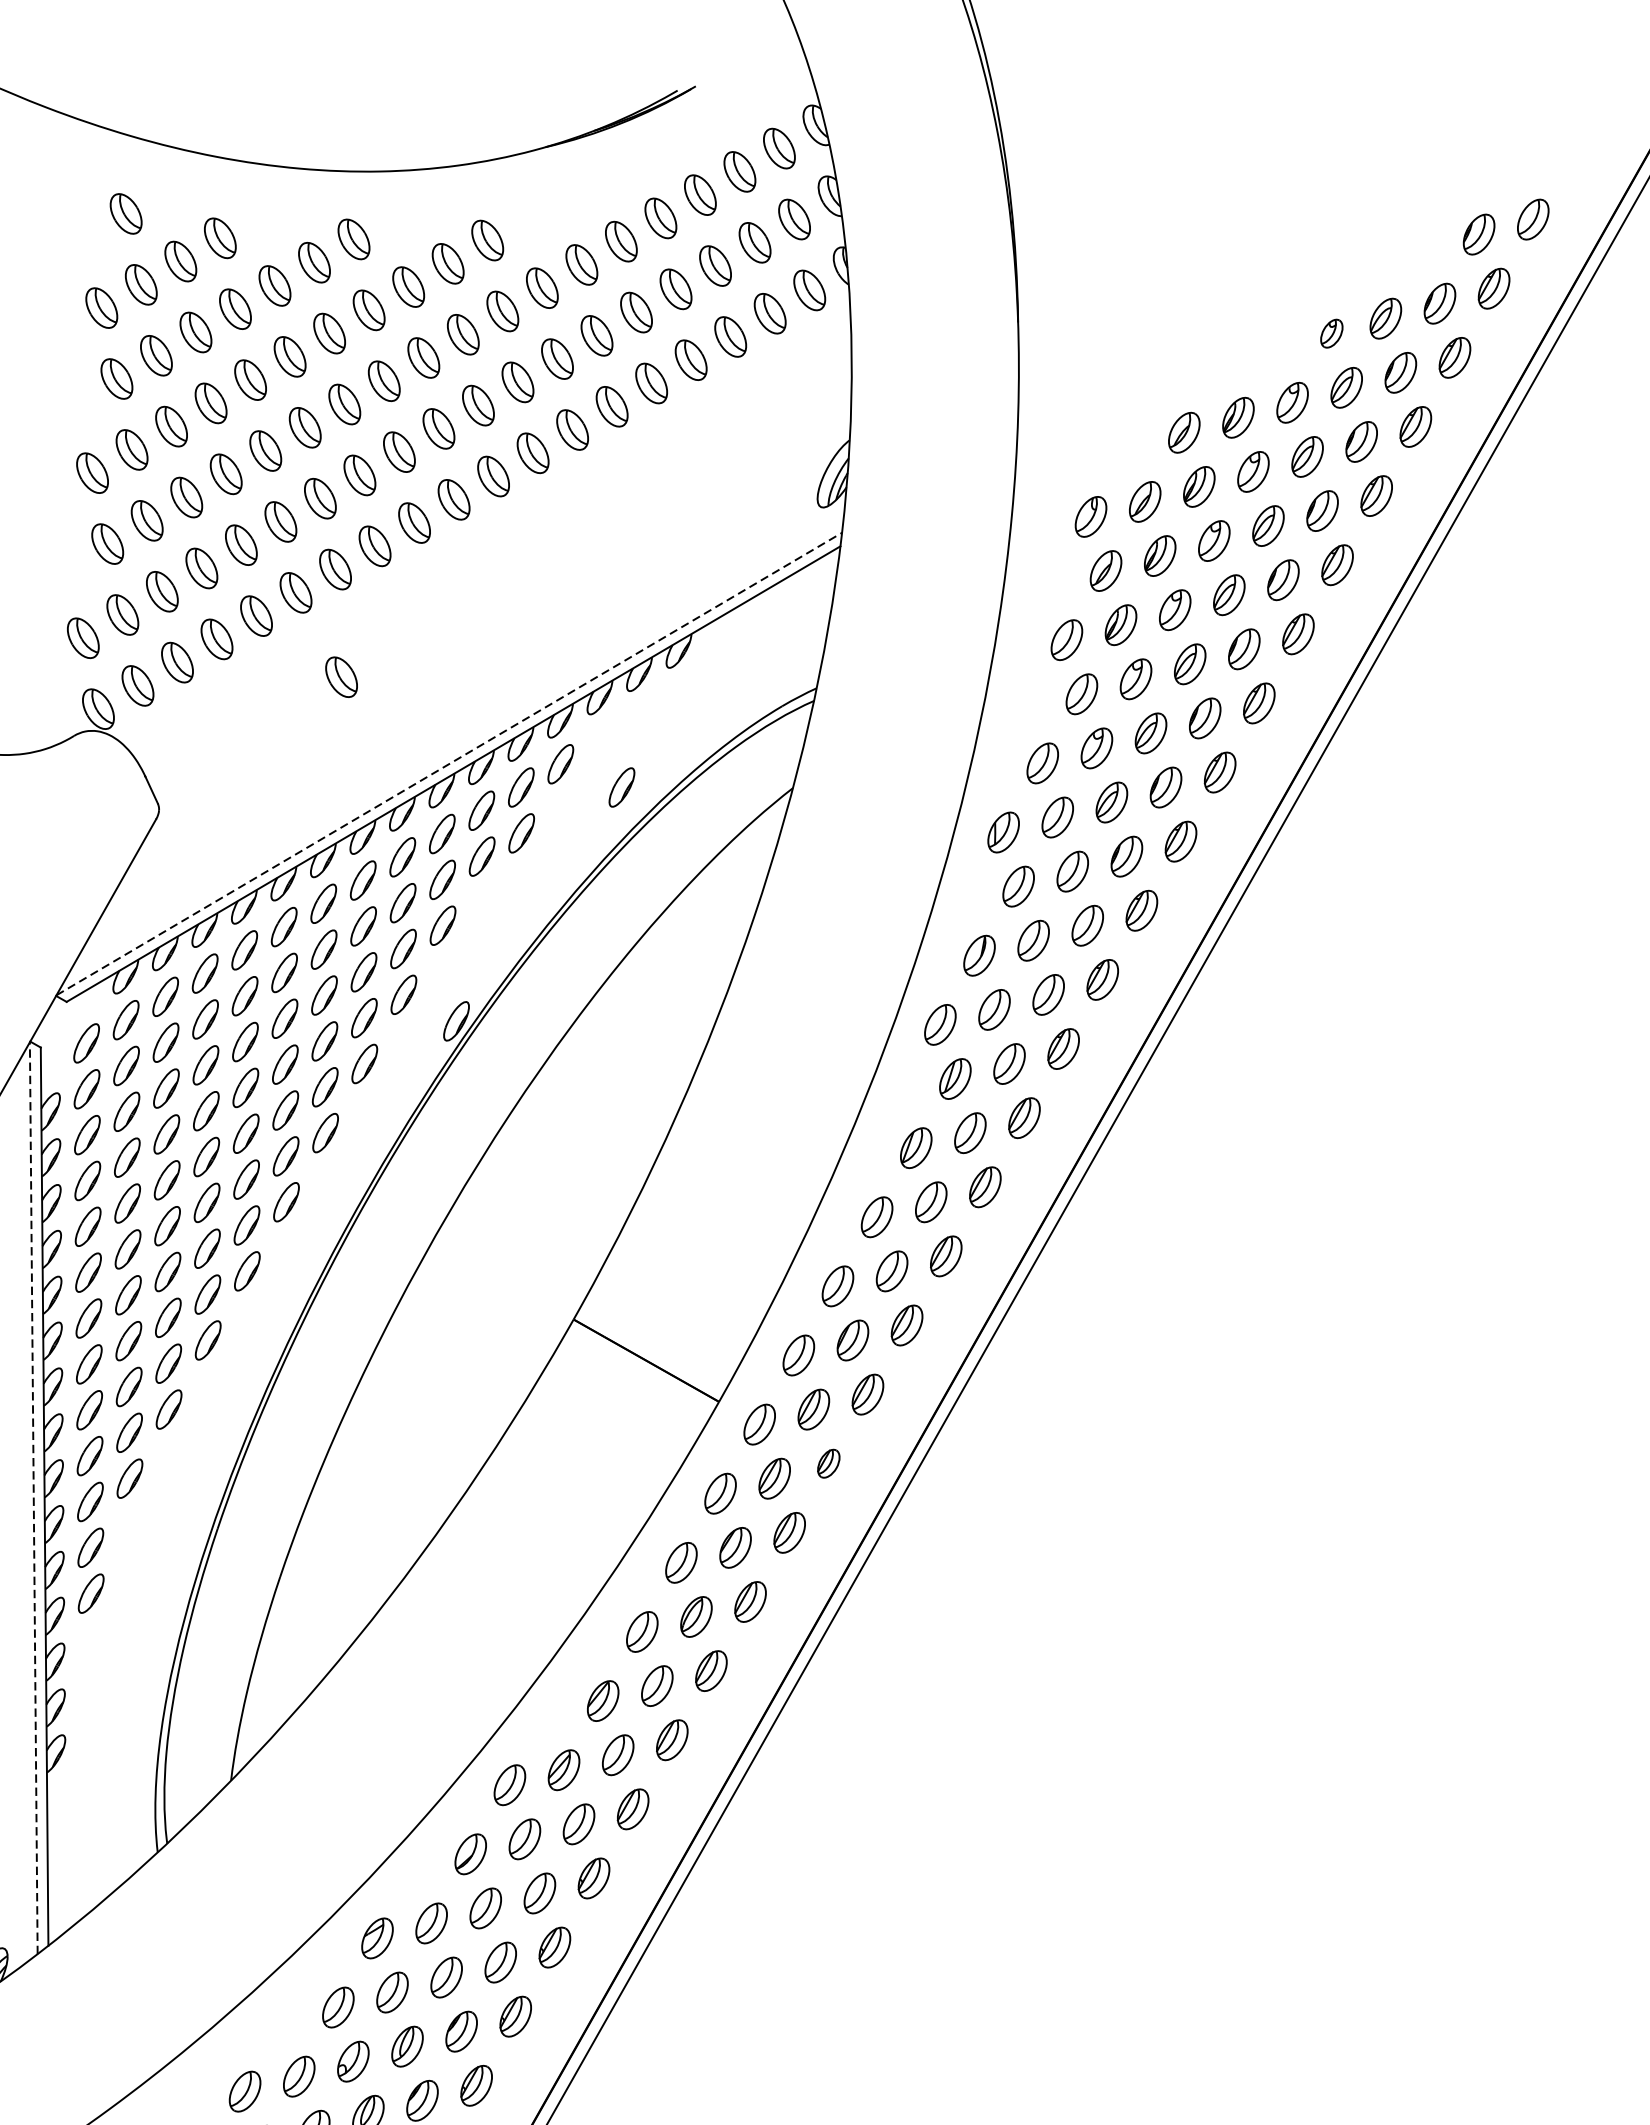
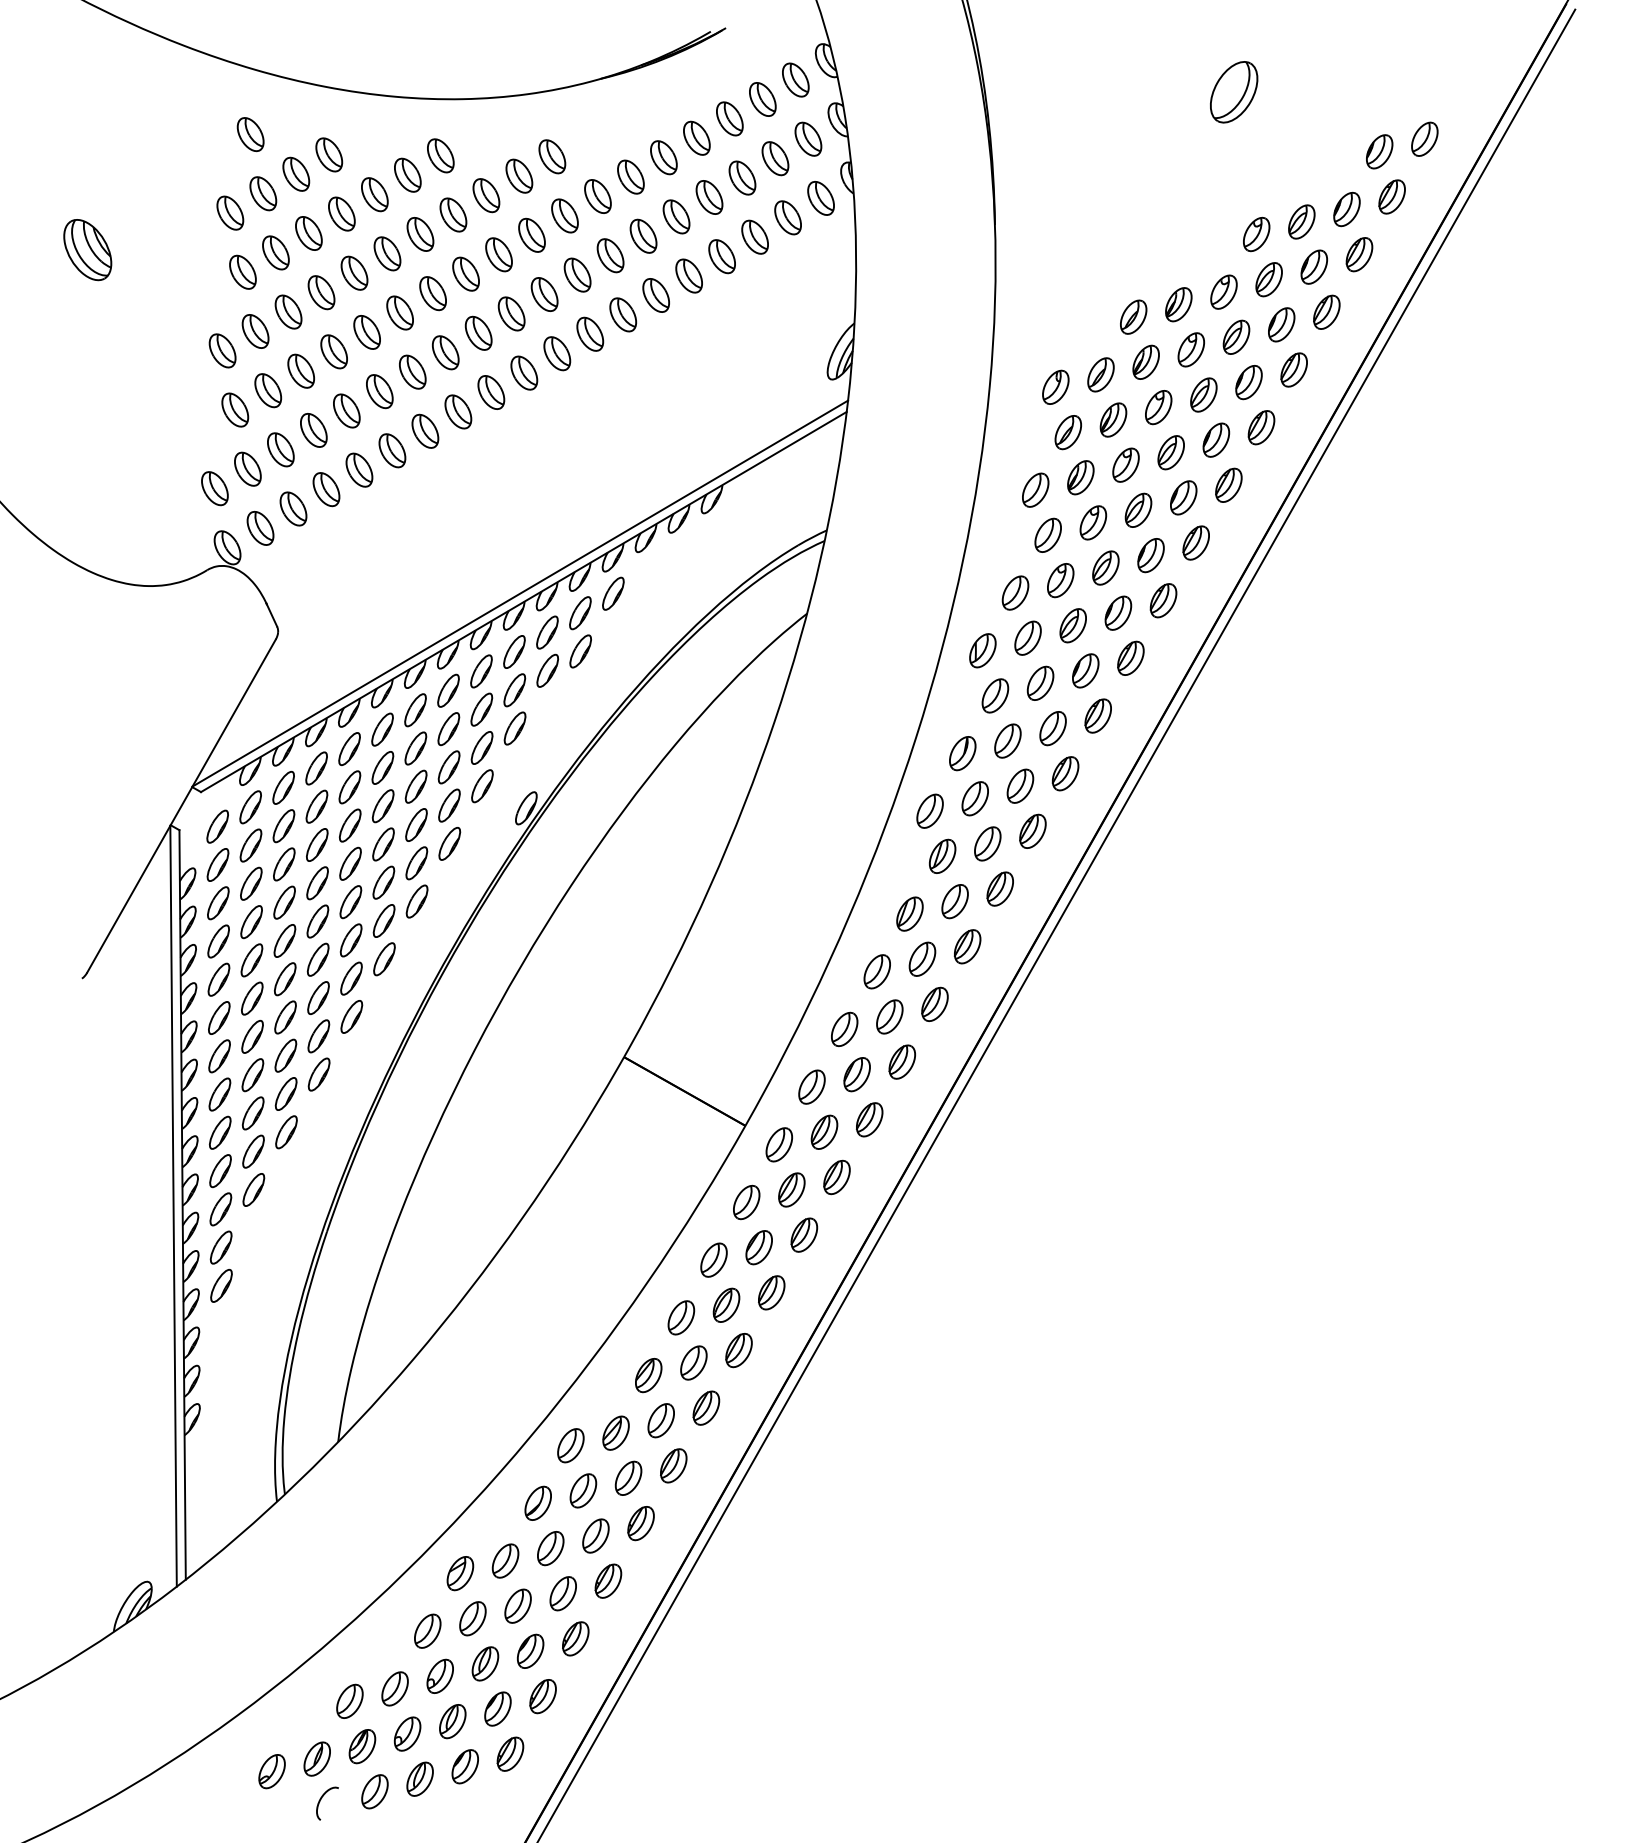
part: (1305, 163) -> (1234, 92), added
part: (1331, 333) -> (1256, 234), size x1.43
part: (341, 676) -> (430, 520), removed
line: (449, 763) -> (520, 593), dashed -> solid
part: (622, 787) -> (664, 613), removed
part: (828, 1463) -> (836, 1177), size x1.43
line: (33, 1497) -> (173, 1205), dashed -> solid

